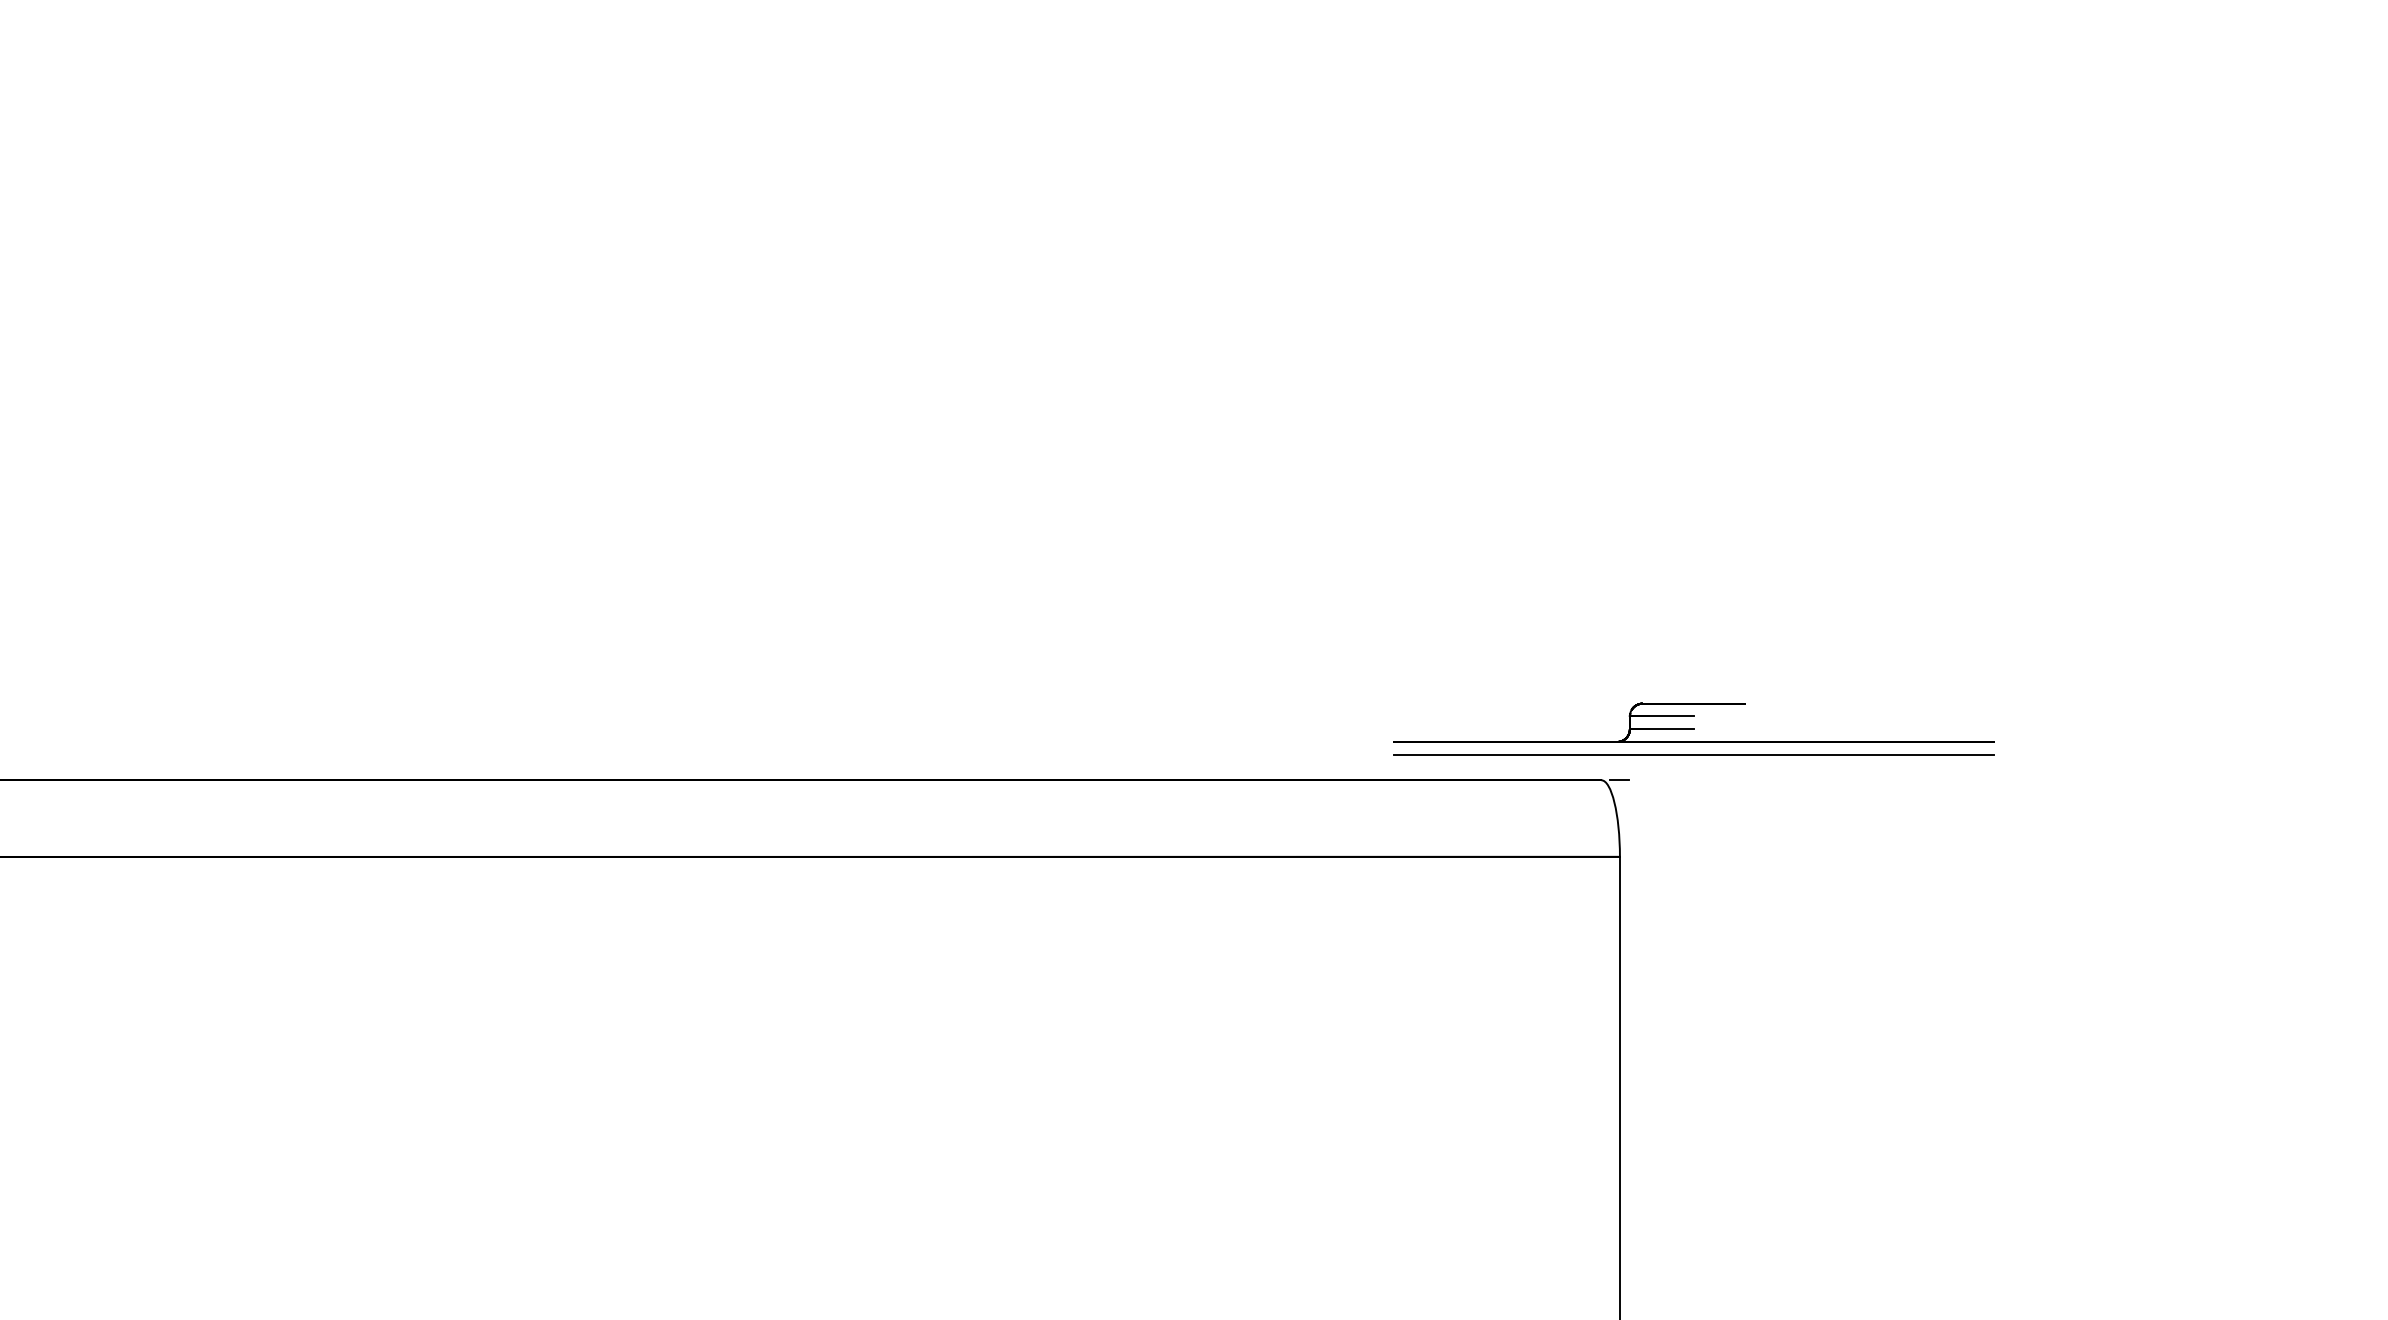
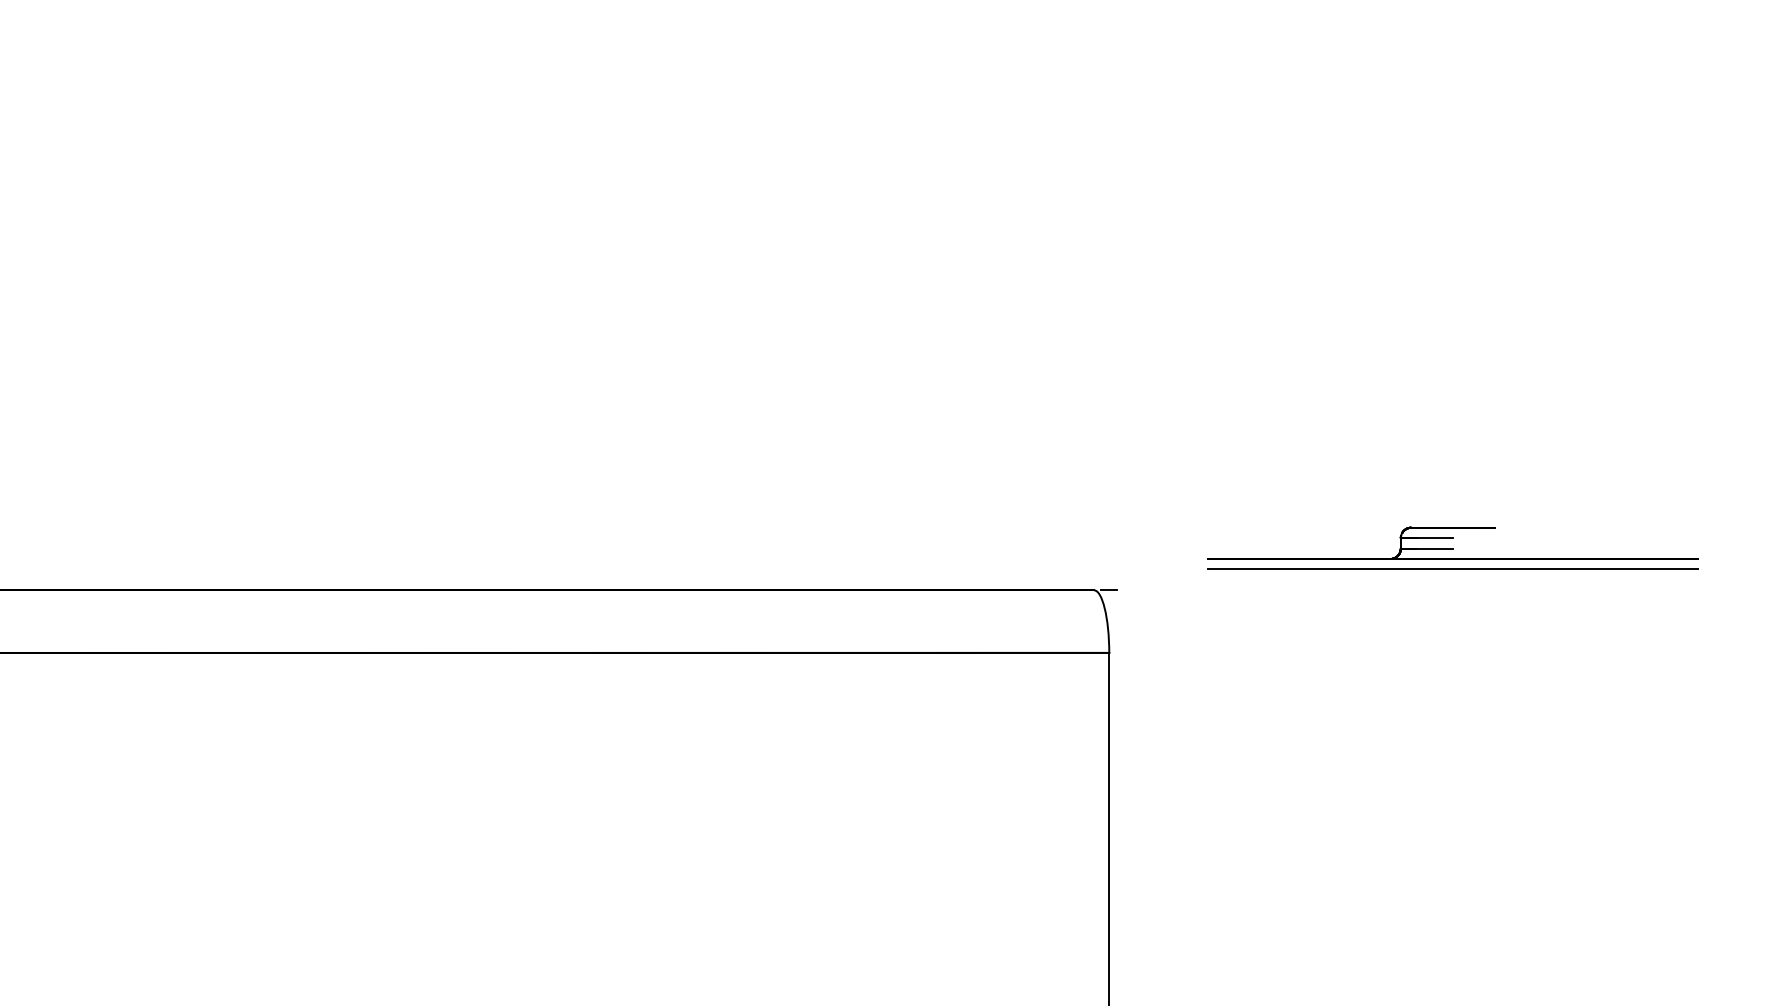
part: (1693, 728) -> (1452, 548), moved

